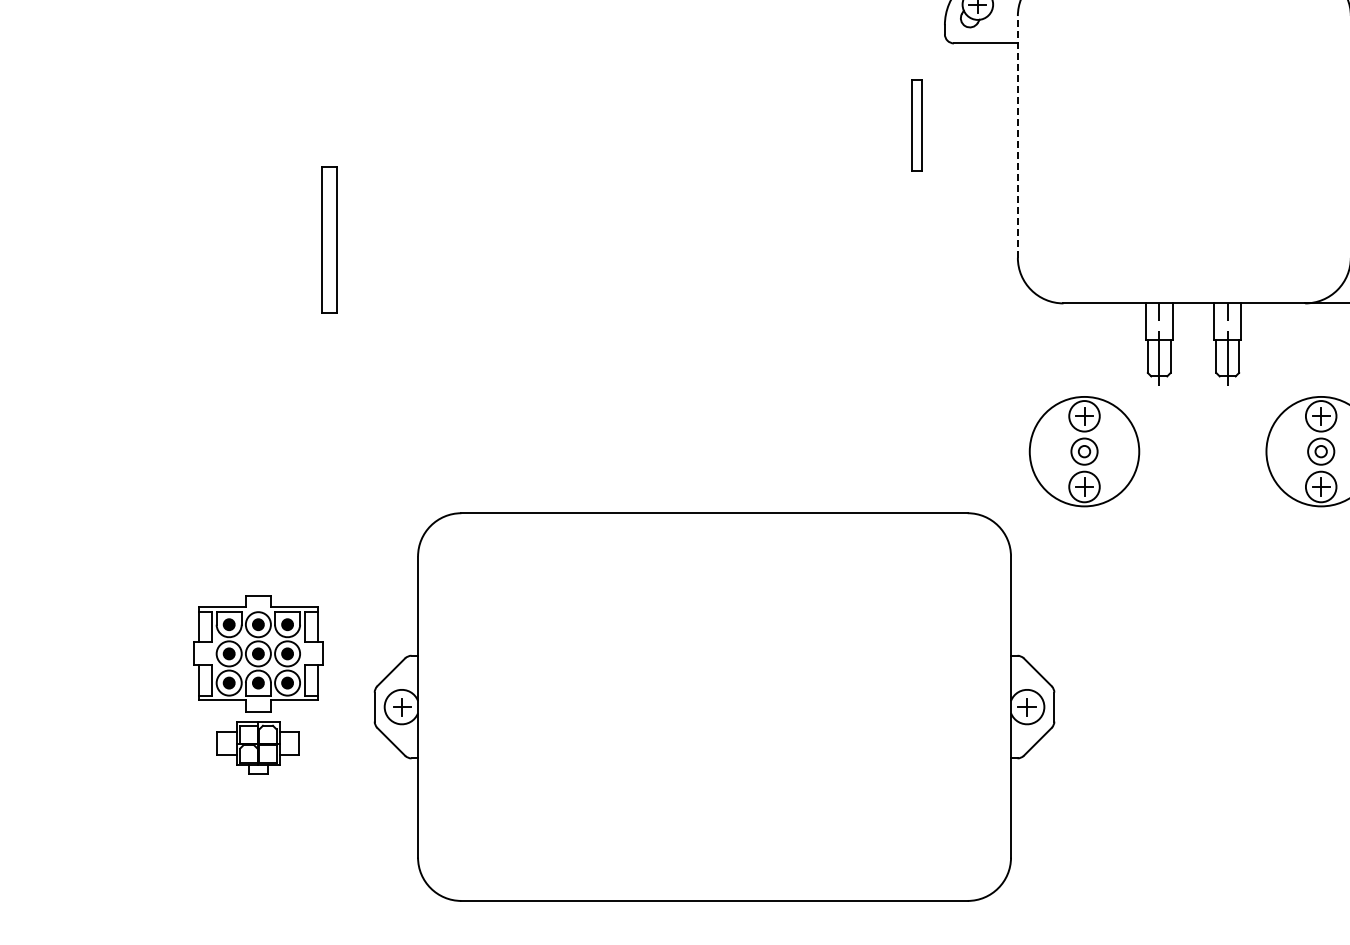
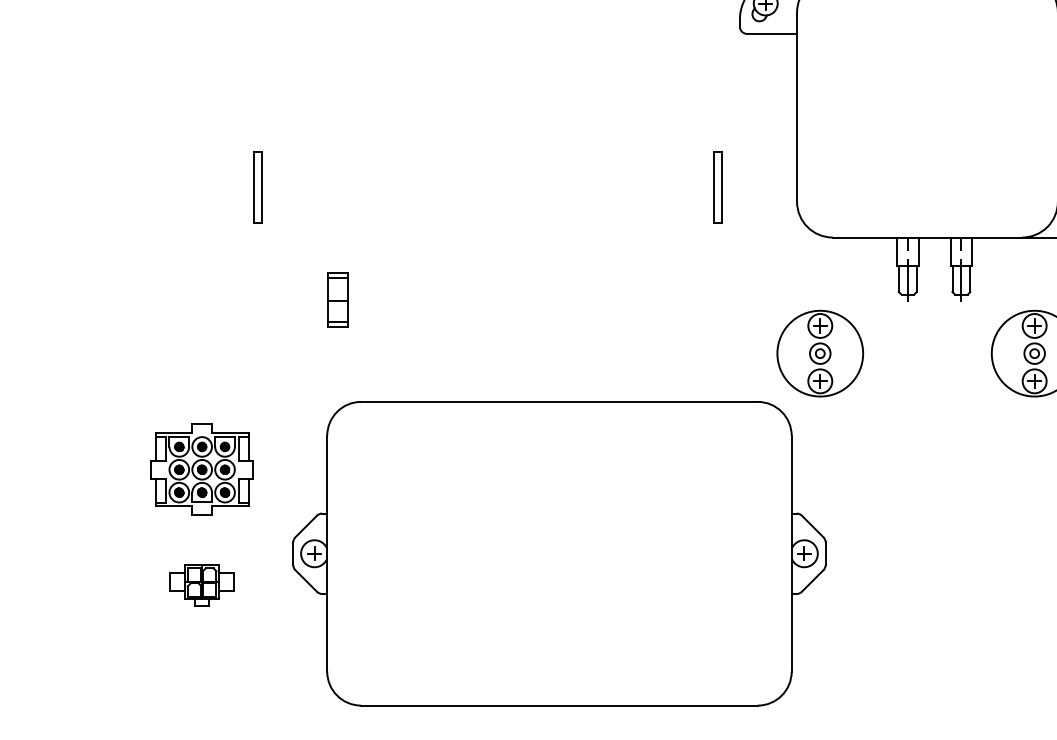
part: (916, 125) -> (717, 187), moved
line: (1017, 136) -> (796, 106), dashed -> solid
part: (329, 239) -> (257, 187), size x0.62
part: (431, 382) -> (337, 299), added
part: (1084, 451) -> (820, 353), moved
part: (258, 653) -> (202, 469), moved

